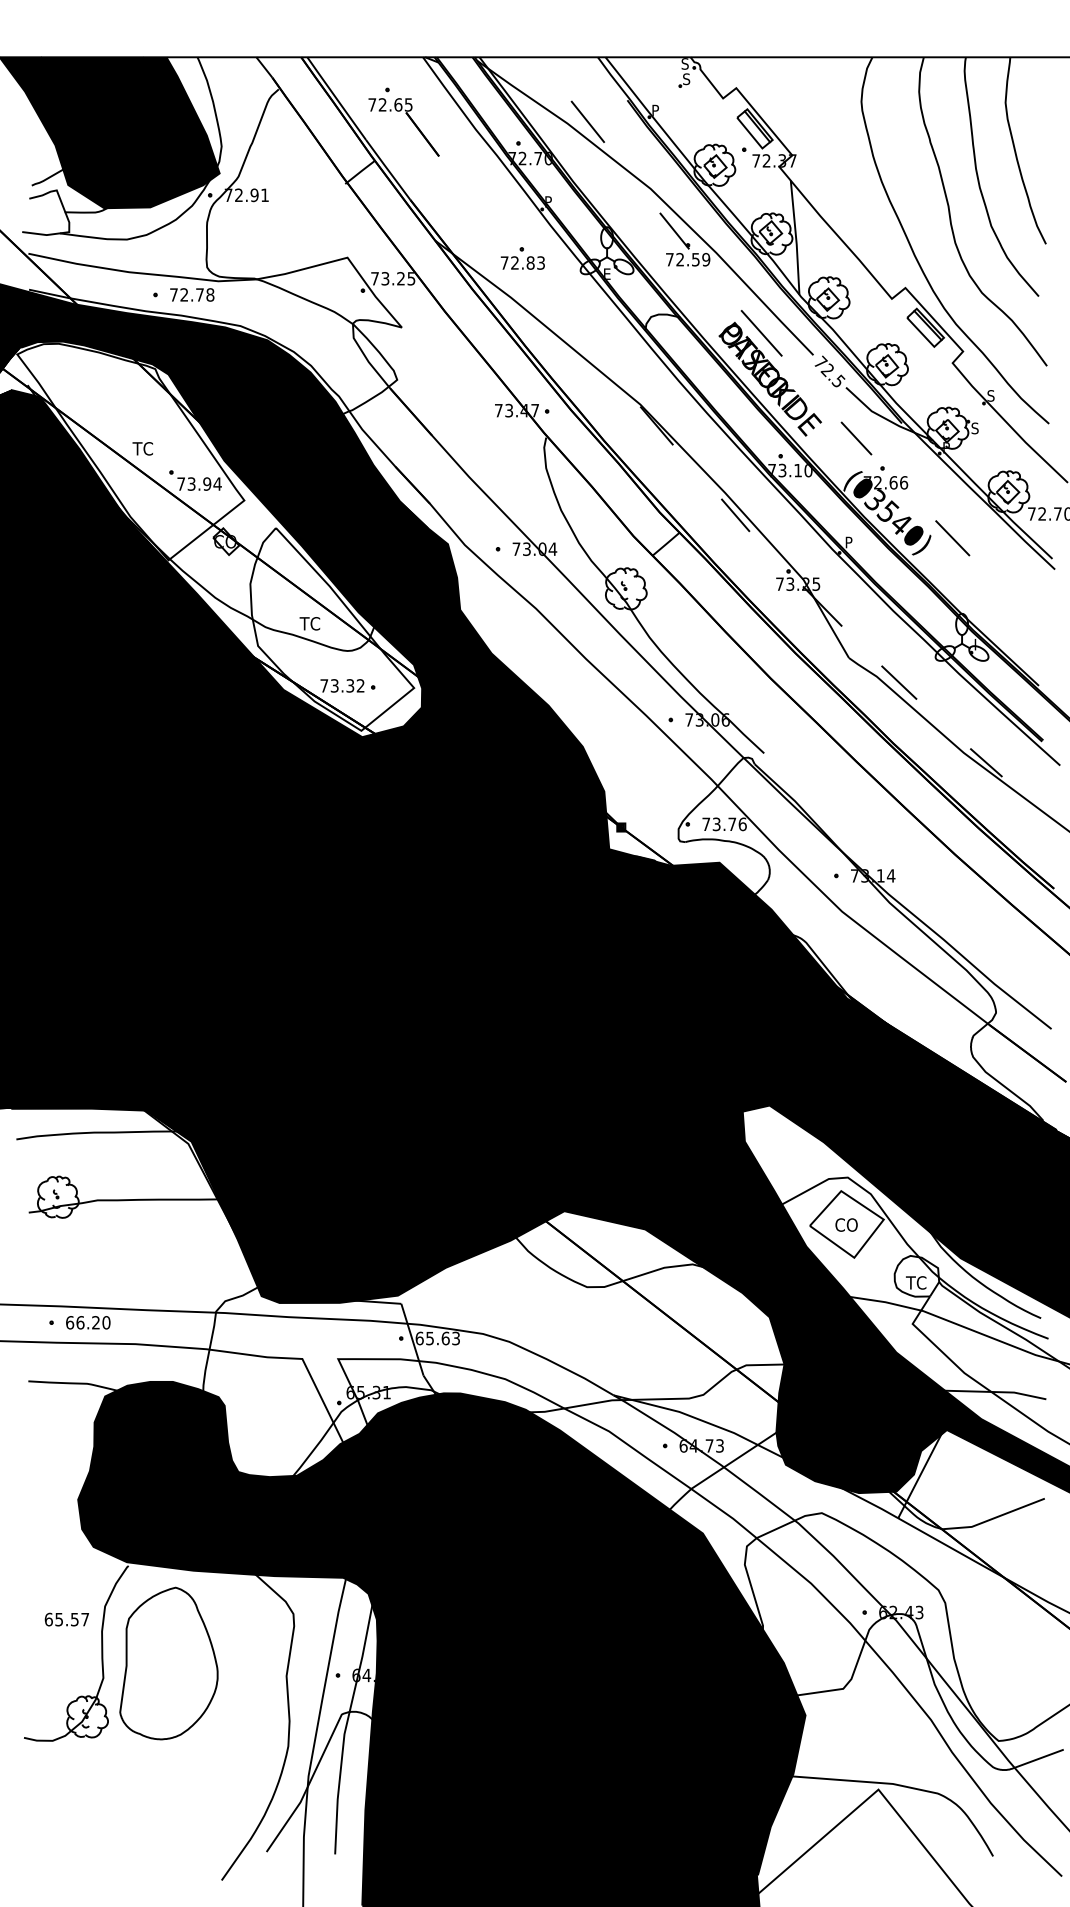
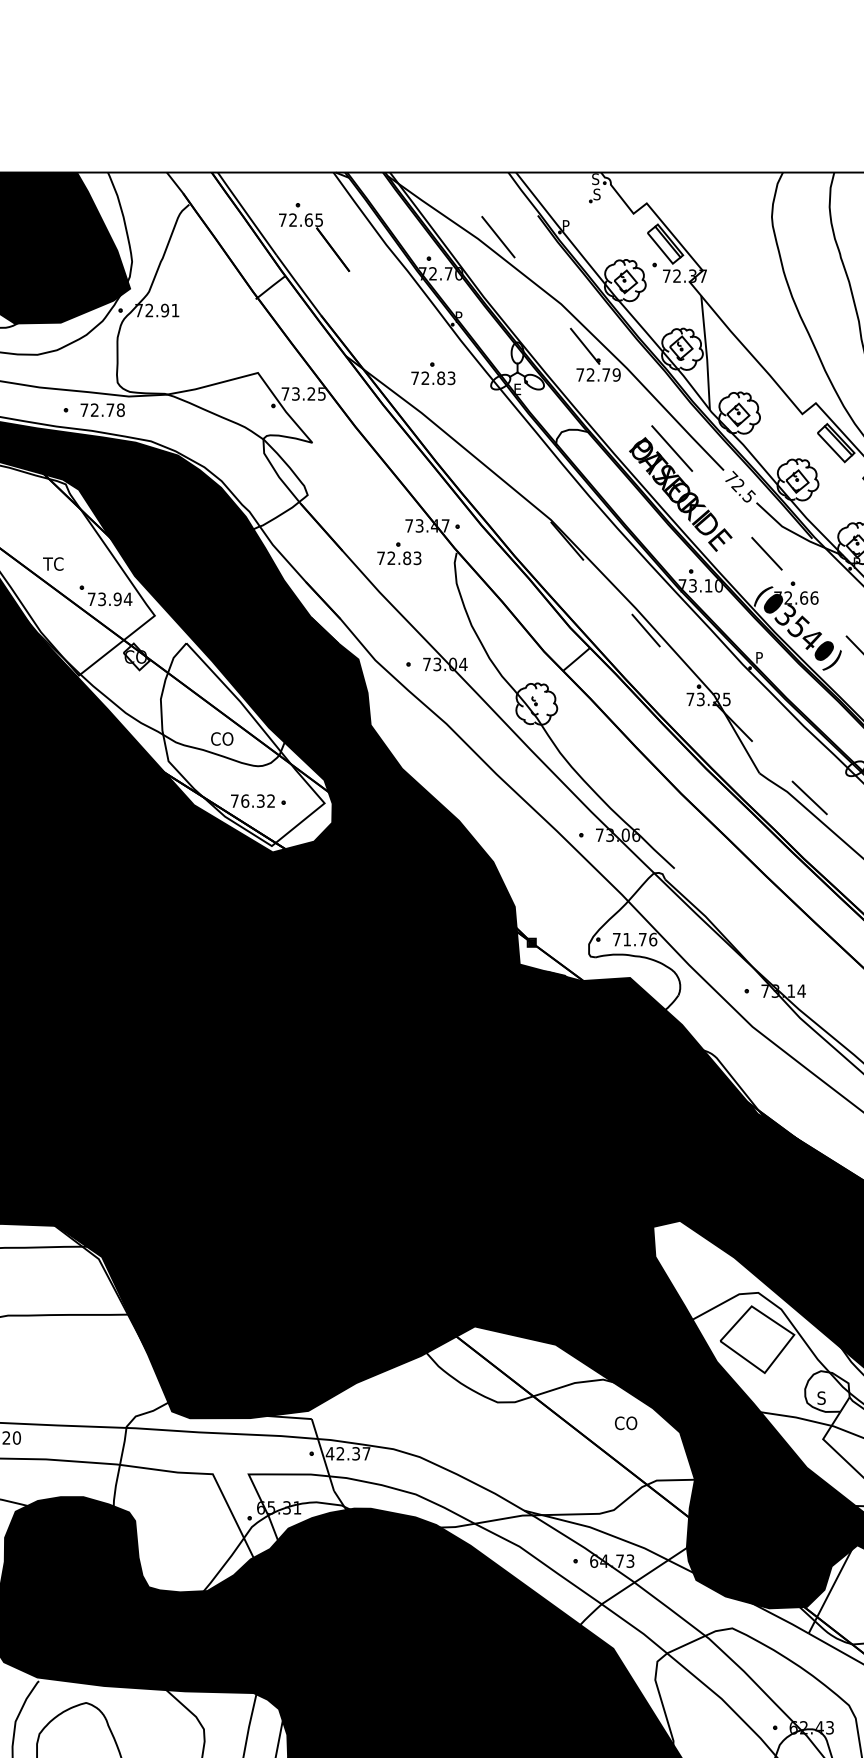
text: (695, 259) -> (605, 374), 72.59 -> 72.79
part: (488, 438) -> (398, 553), added
text: (310, 623) -> (220, 738), TC -> CO
text: (334, 685) -> (244, 800), 73.32 -> 76.32
text: (716, 824) -> (626, 939), 73.76 -> 71.76
text: (846, 1224) -> (625, 1422), moved
text: (916, 1282) -> (826, 1397), TC -> S
text: (437, 1338) -> (347, 1453), 65.63 -> 42.37

